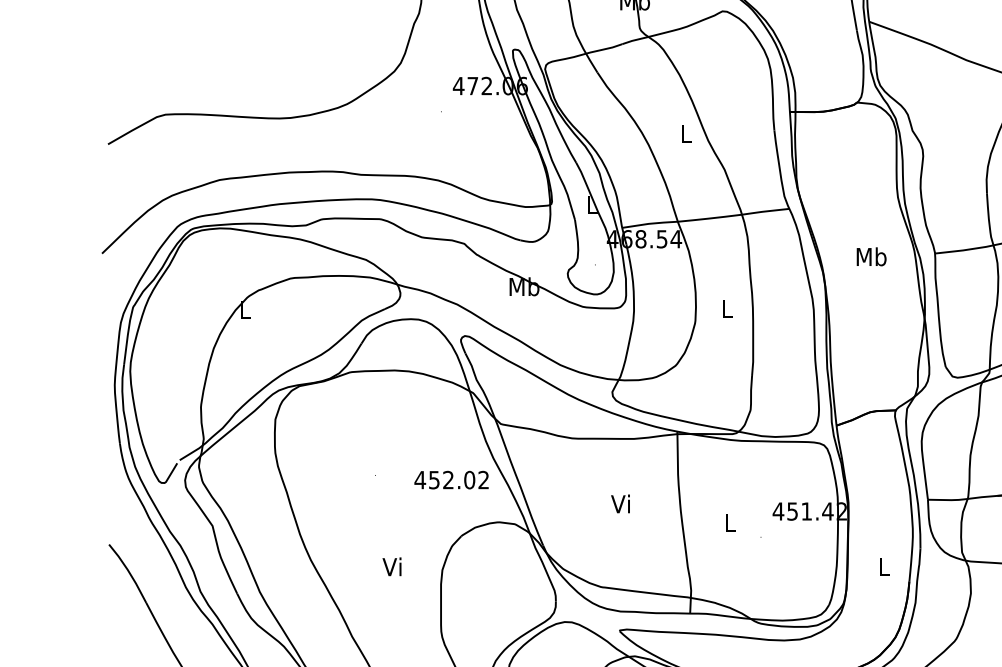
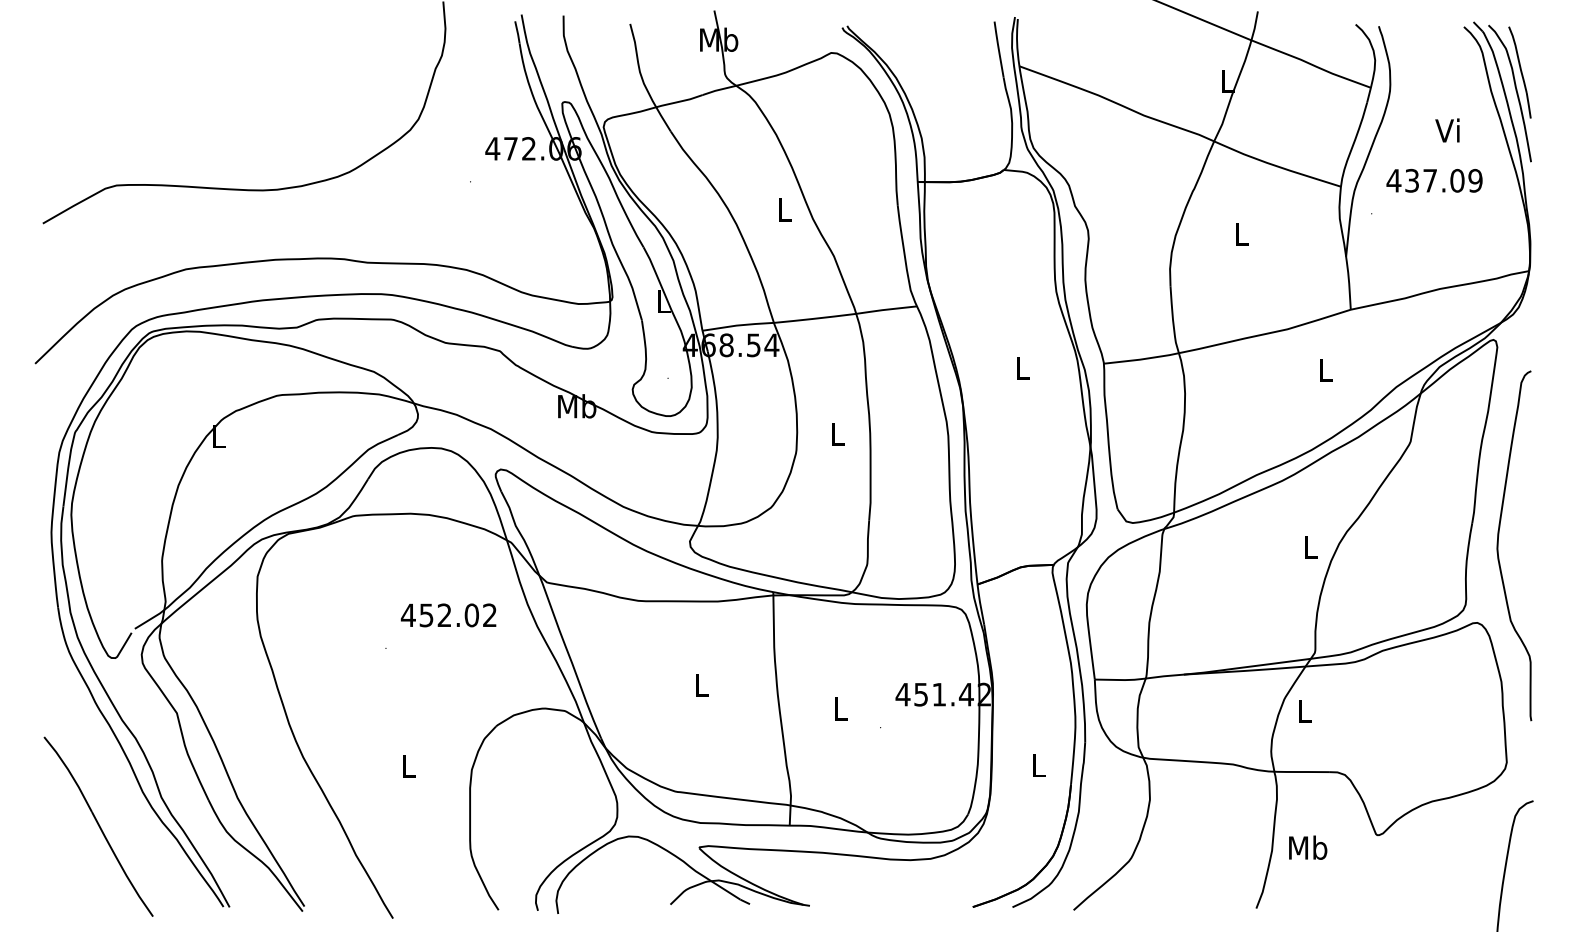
text: (871, 256) -> (1022, 367), Mb -> L
text: (451, 480) -> (448, 615), moved
text: (620, 503) -> (700, 684), Vi -> L
text: (392, 566) -> (407, 765), Vi -> L

